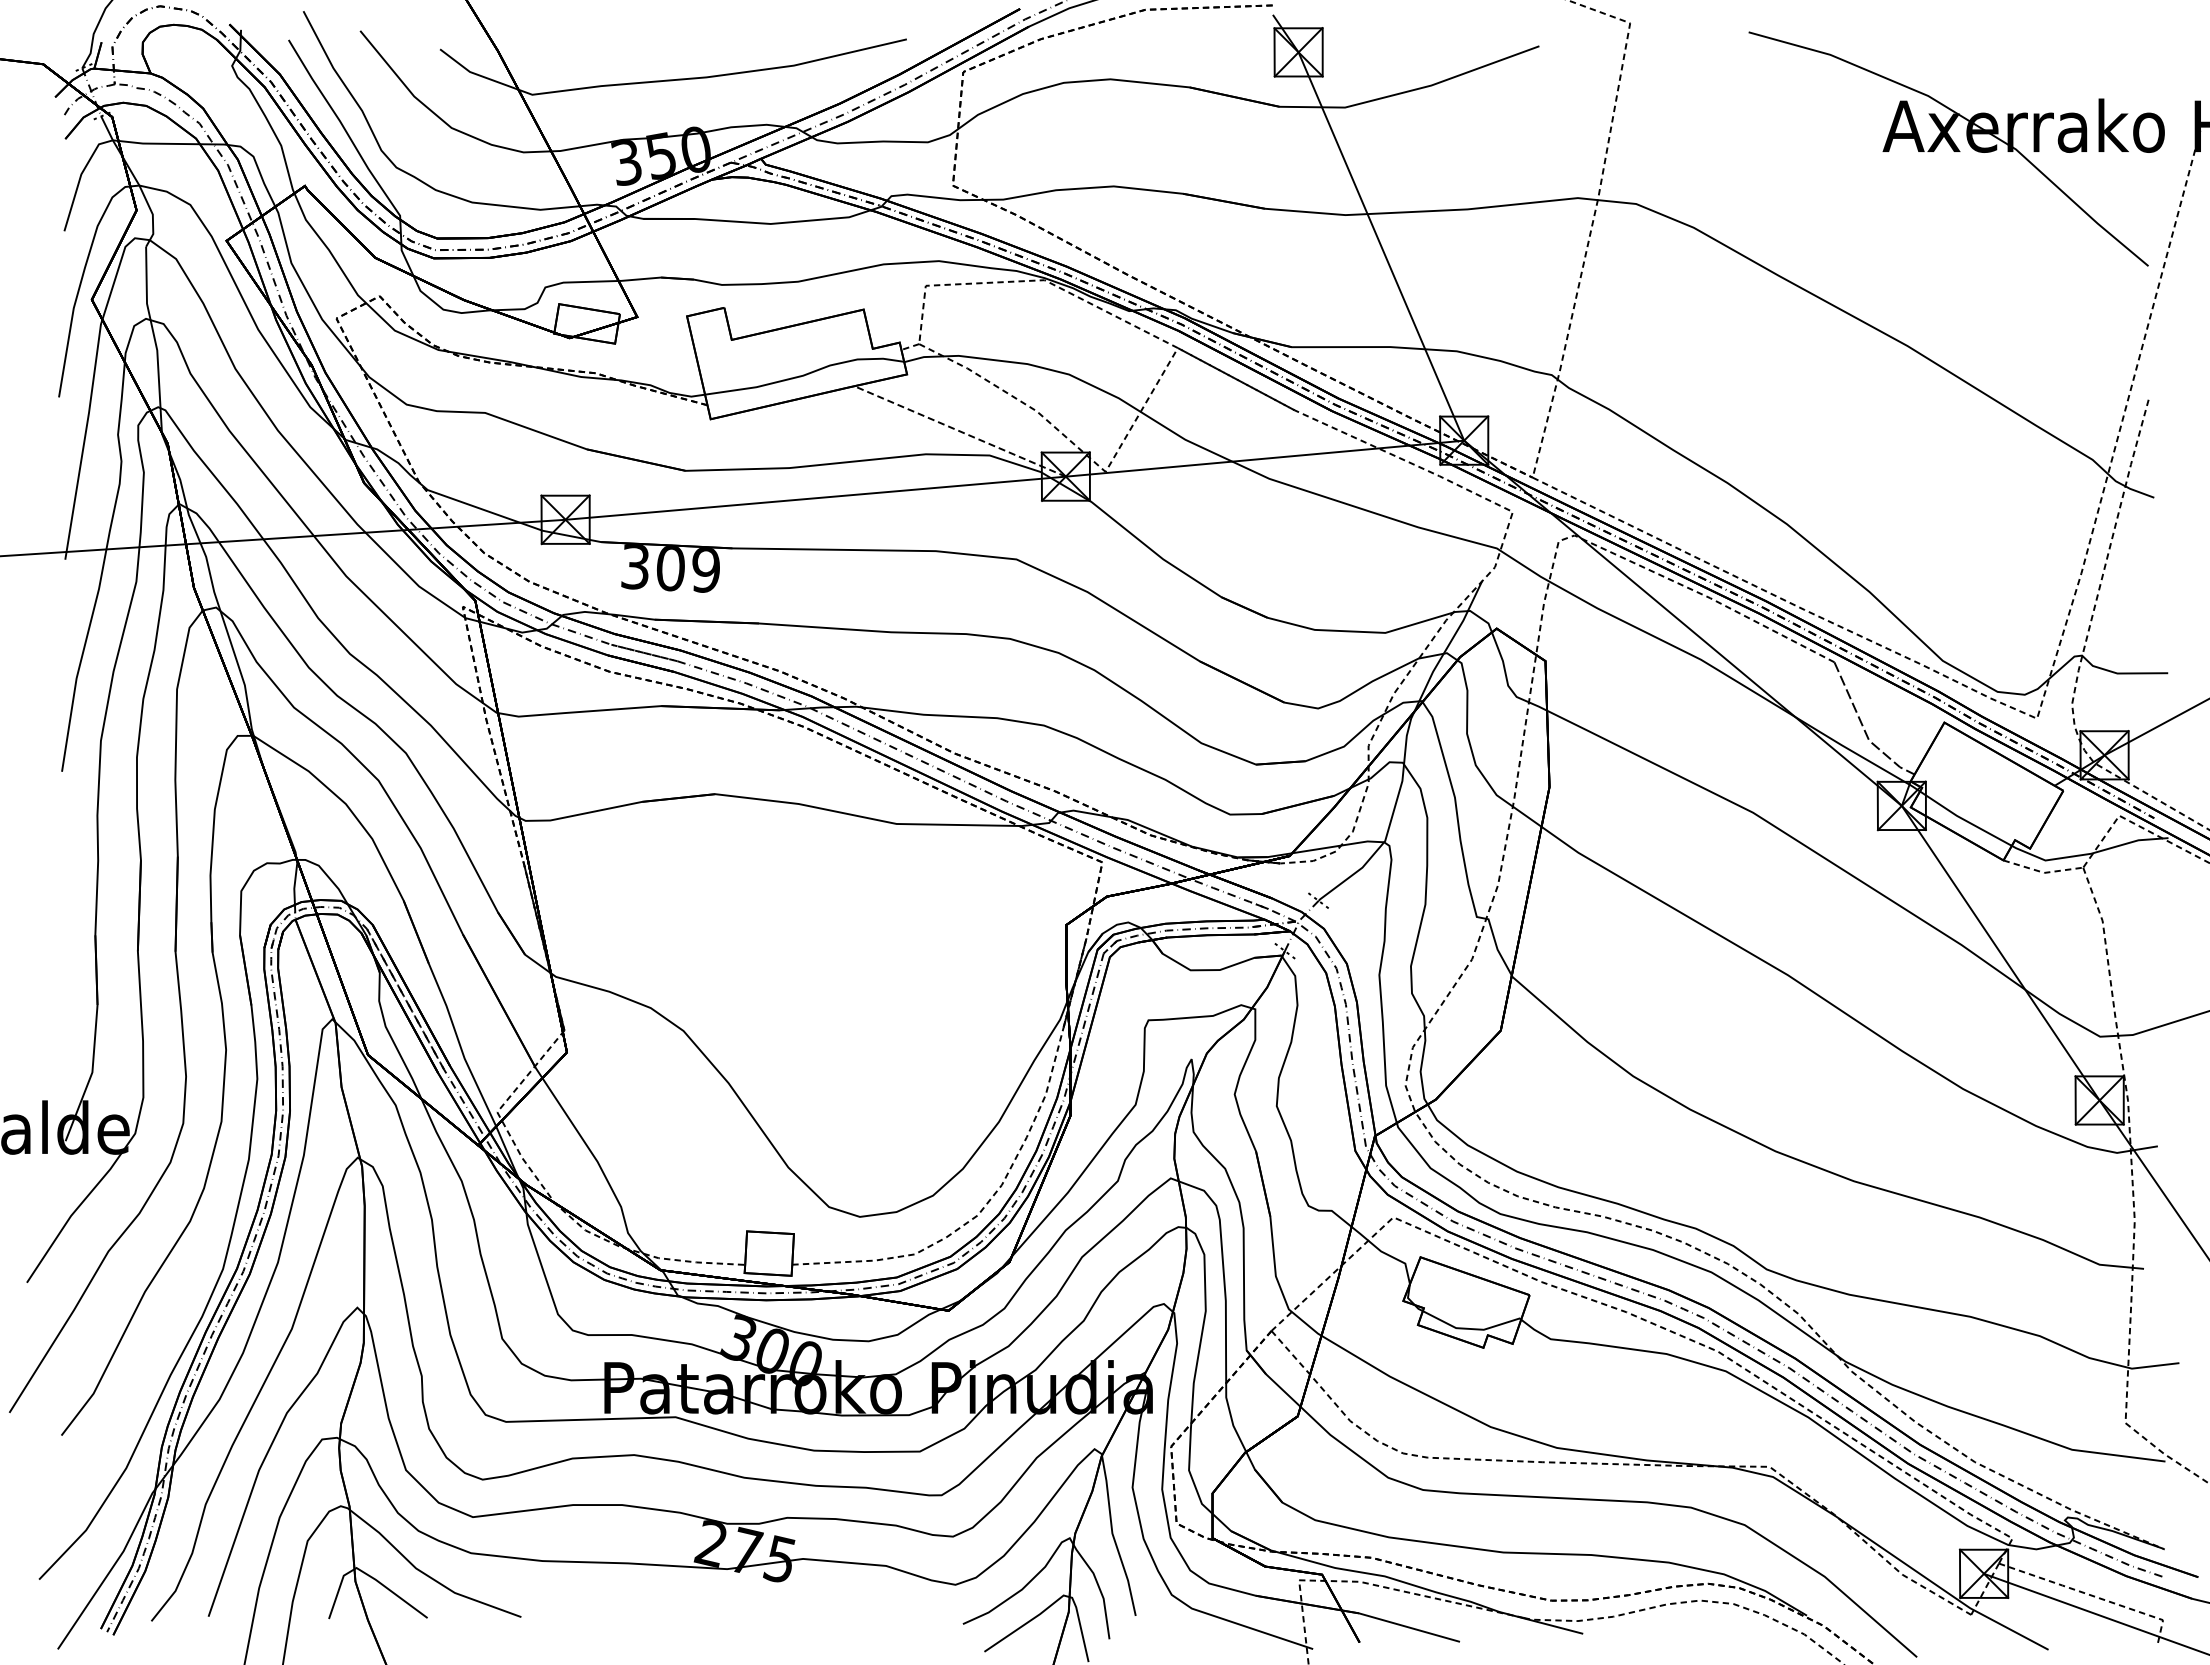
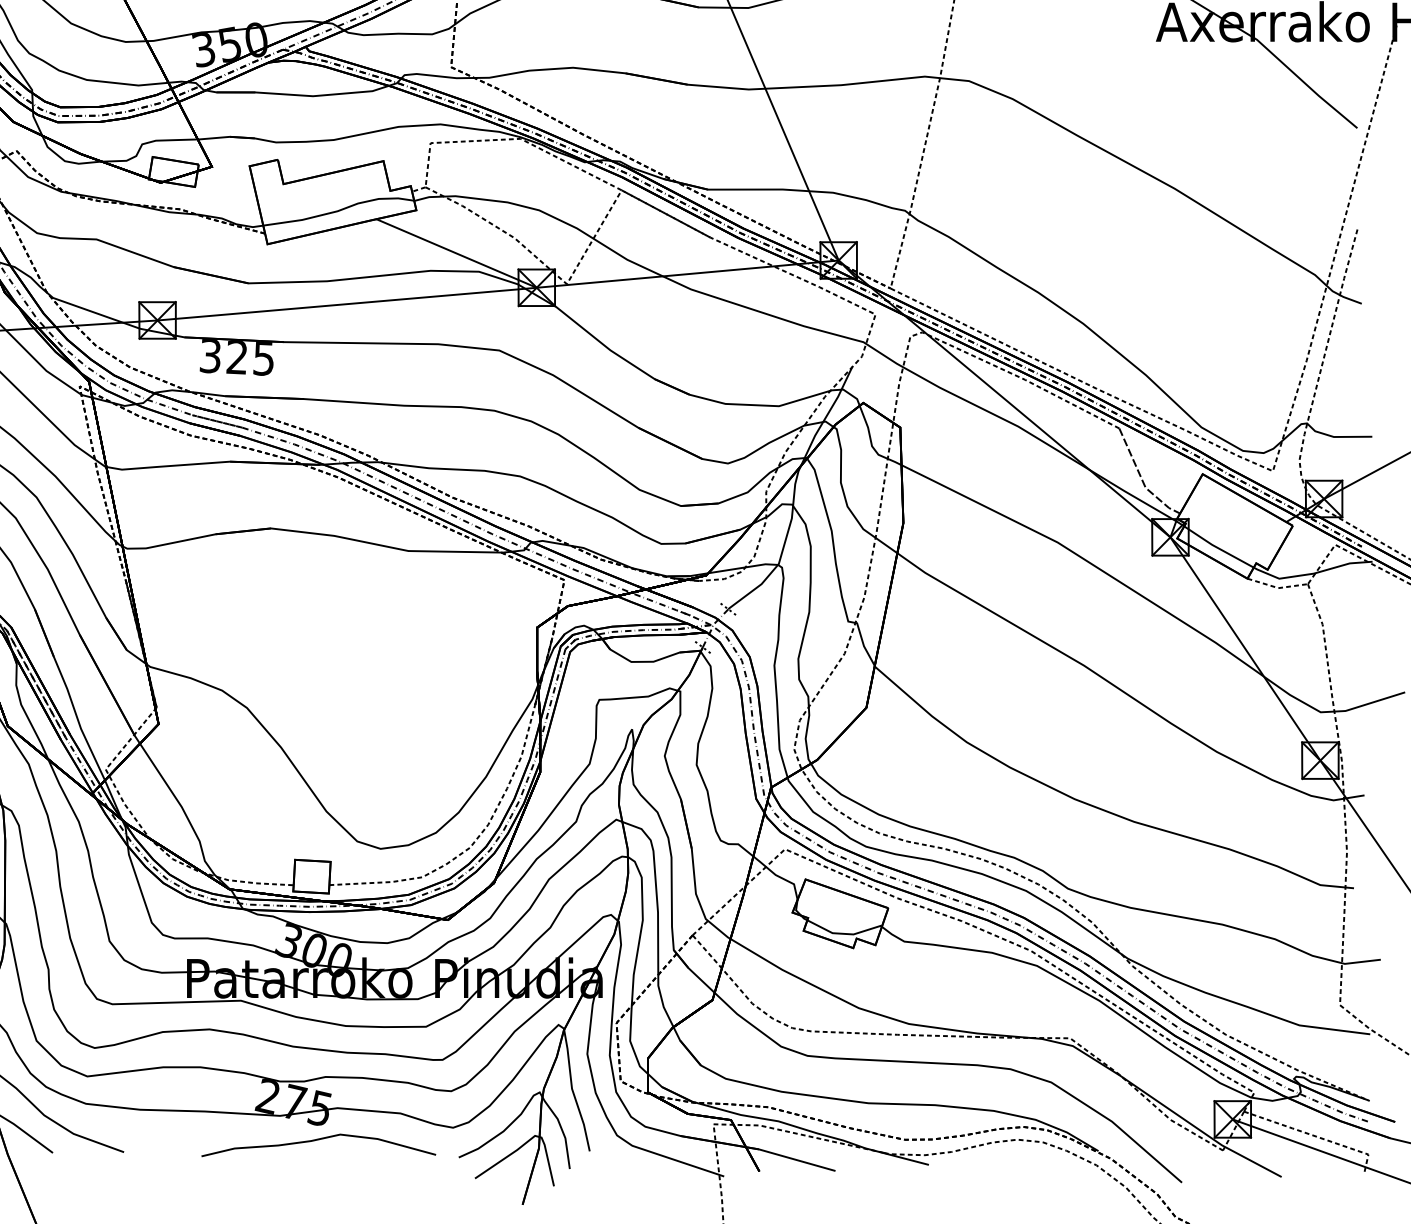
line: (959, 431) -> (456, 253), dashed -> solid
text: (687, 569) -> (249, 358), 309 -> 325
curve: (777, 1601) -> (318, 1140), added

